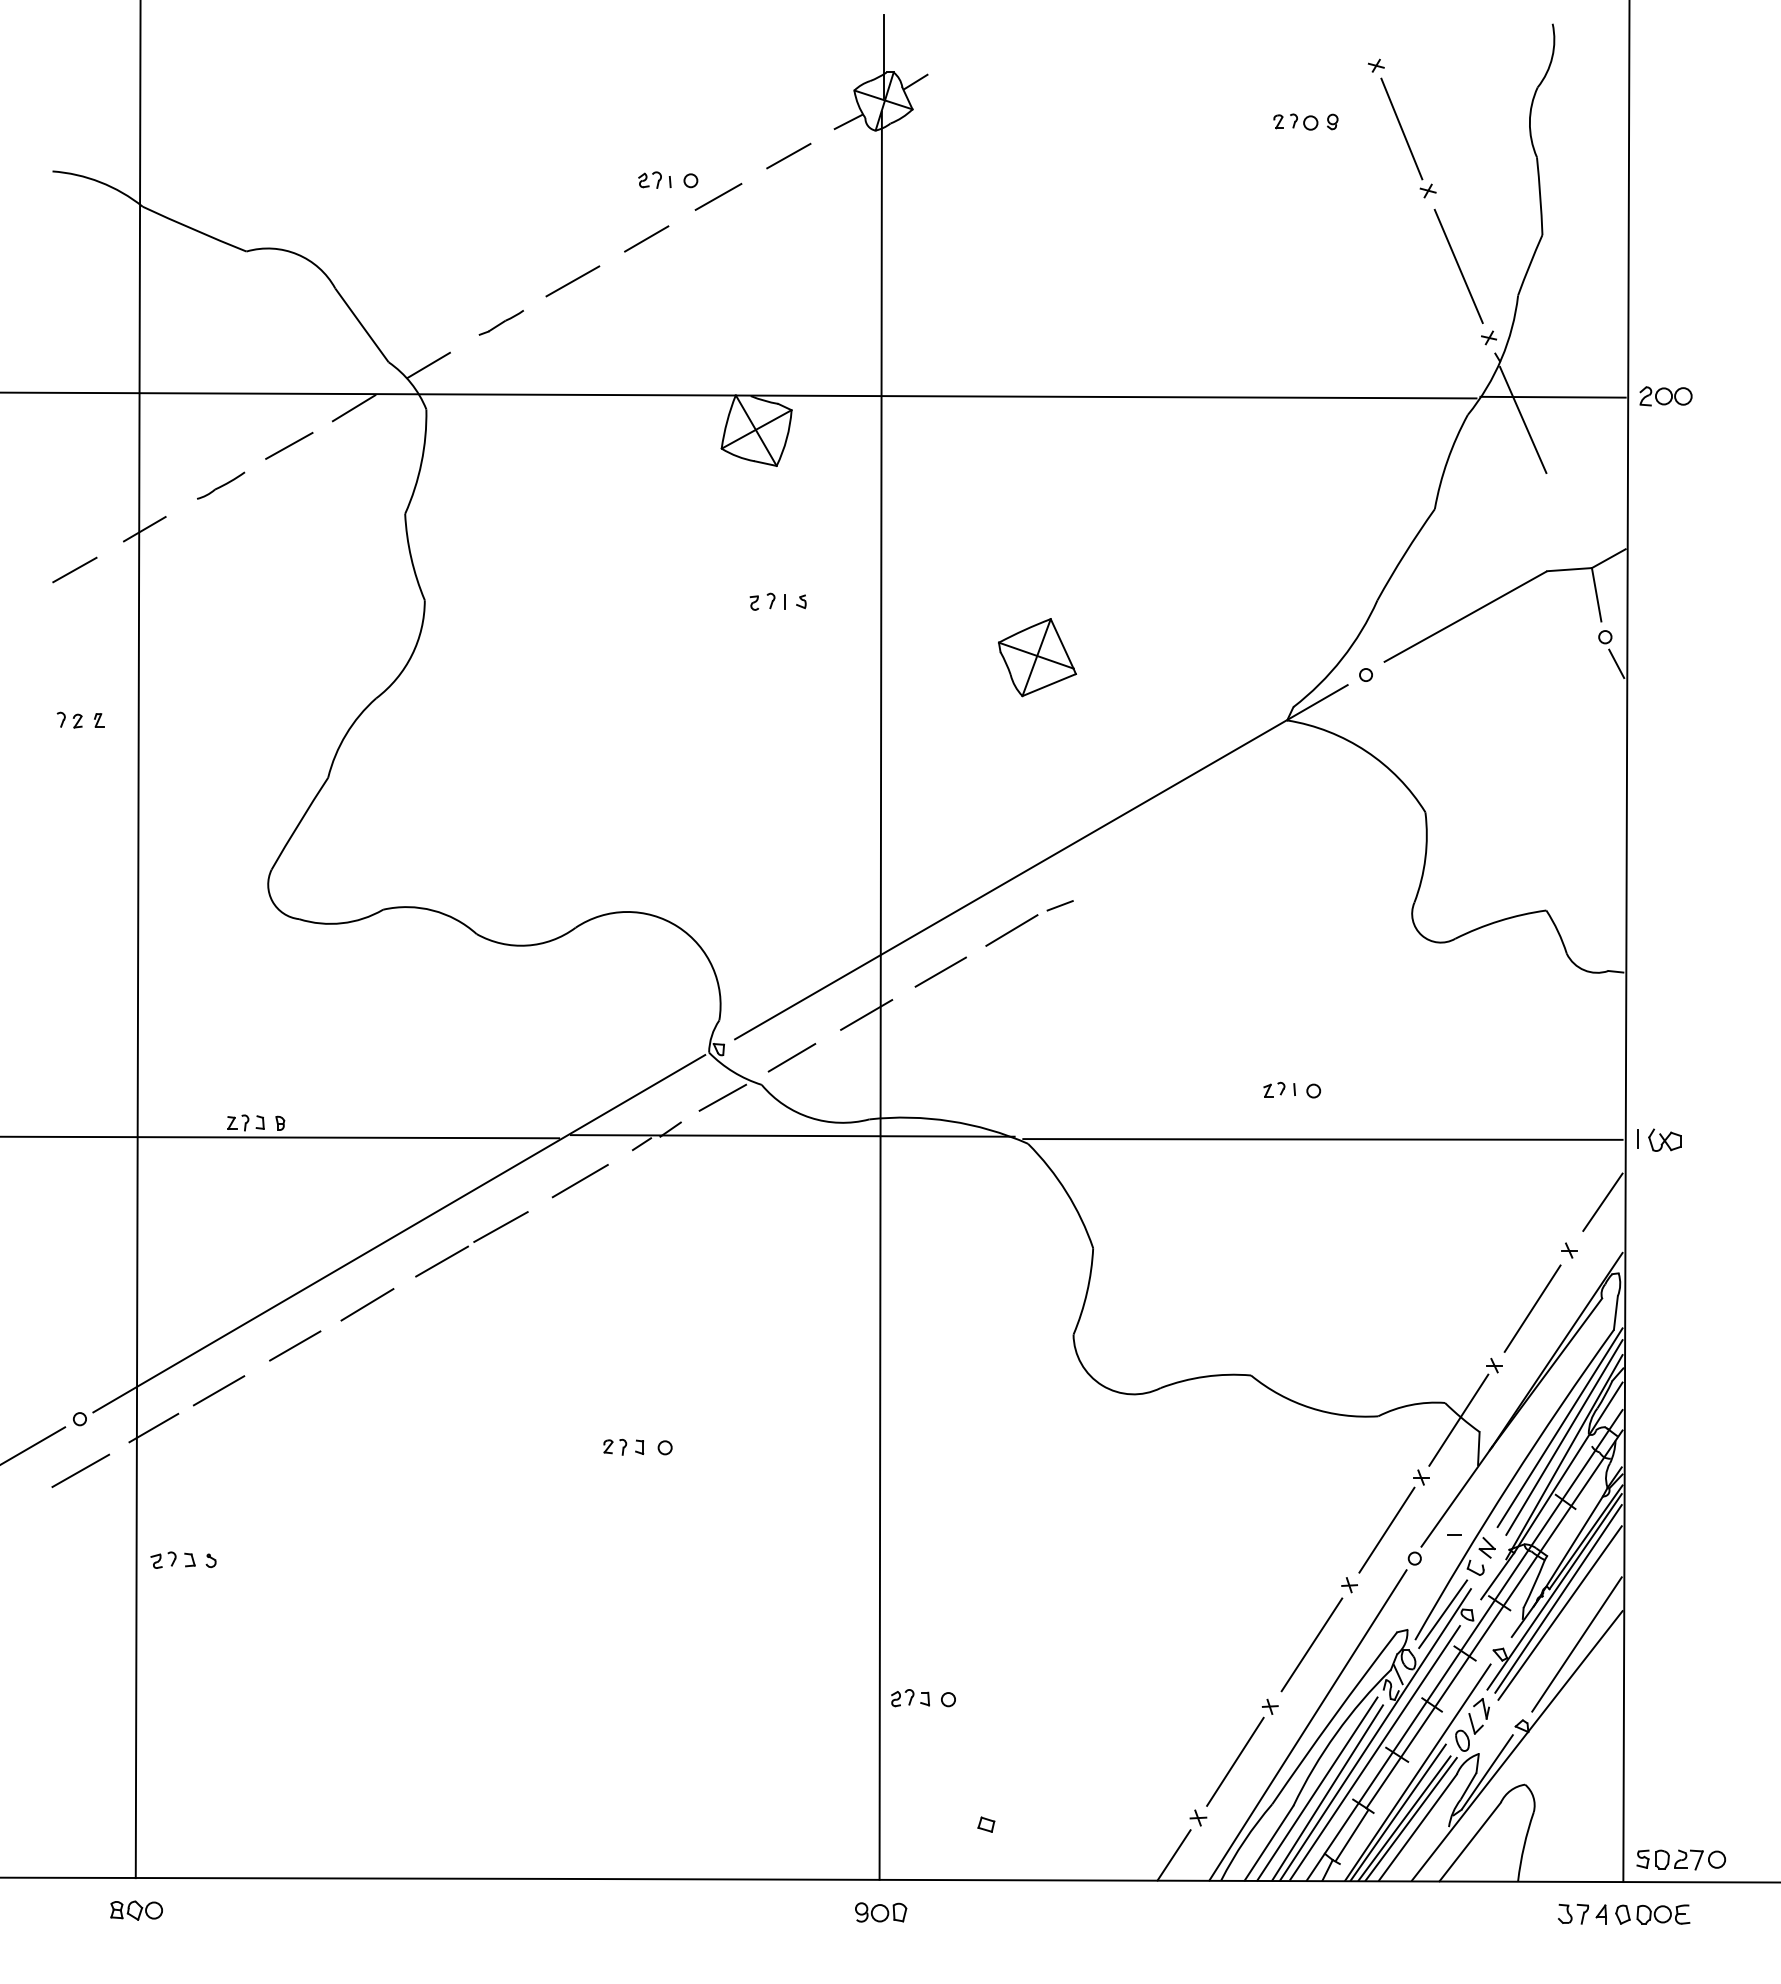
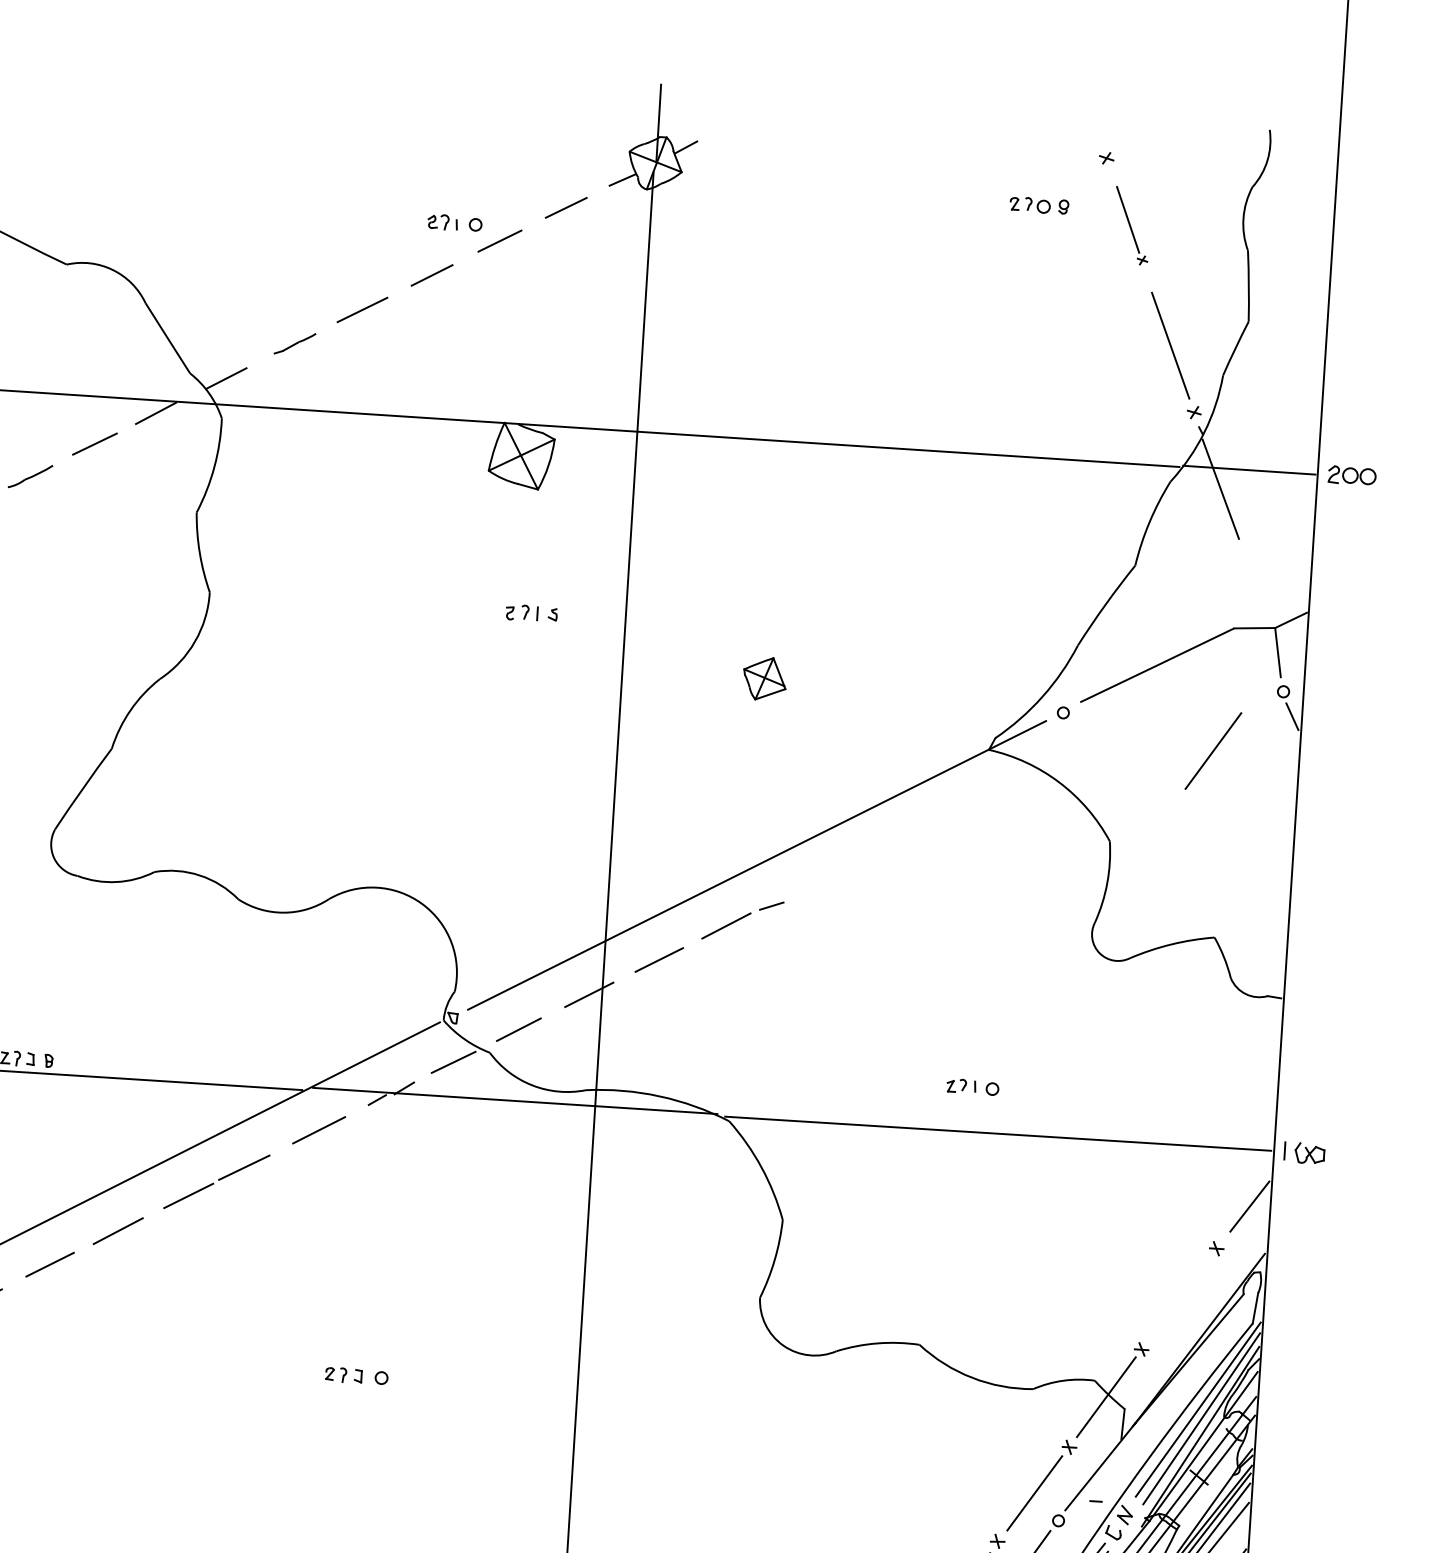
part: (1408, 137) -> (1132, 225), size x0.7
part: (1037, 657) -> (764, 678), size x0.6
line: (1532, 1308) -> (1213, 750), moved

